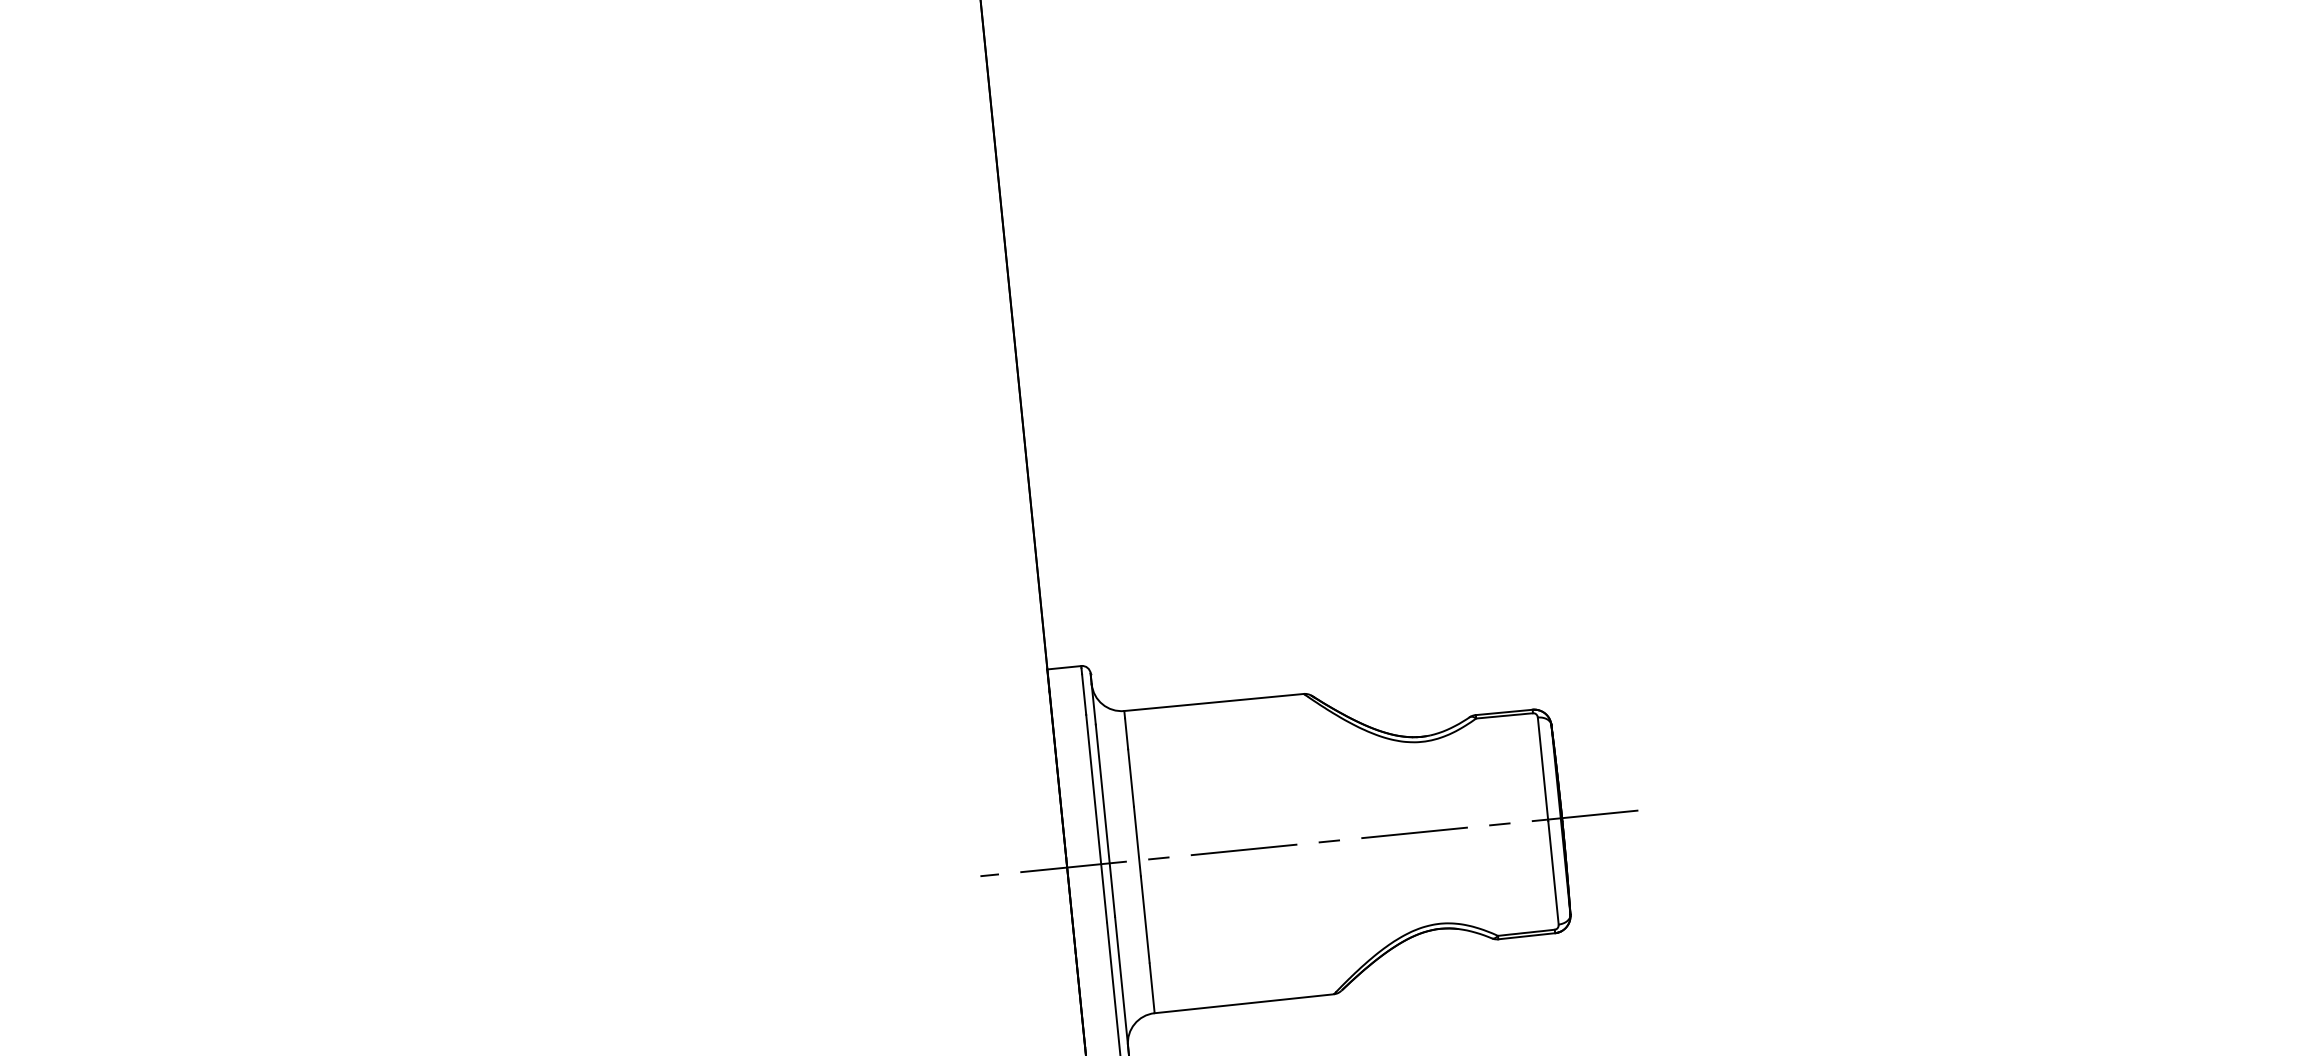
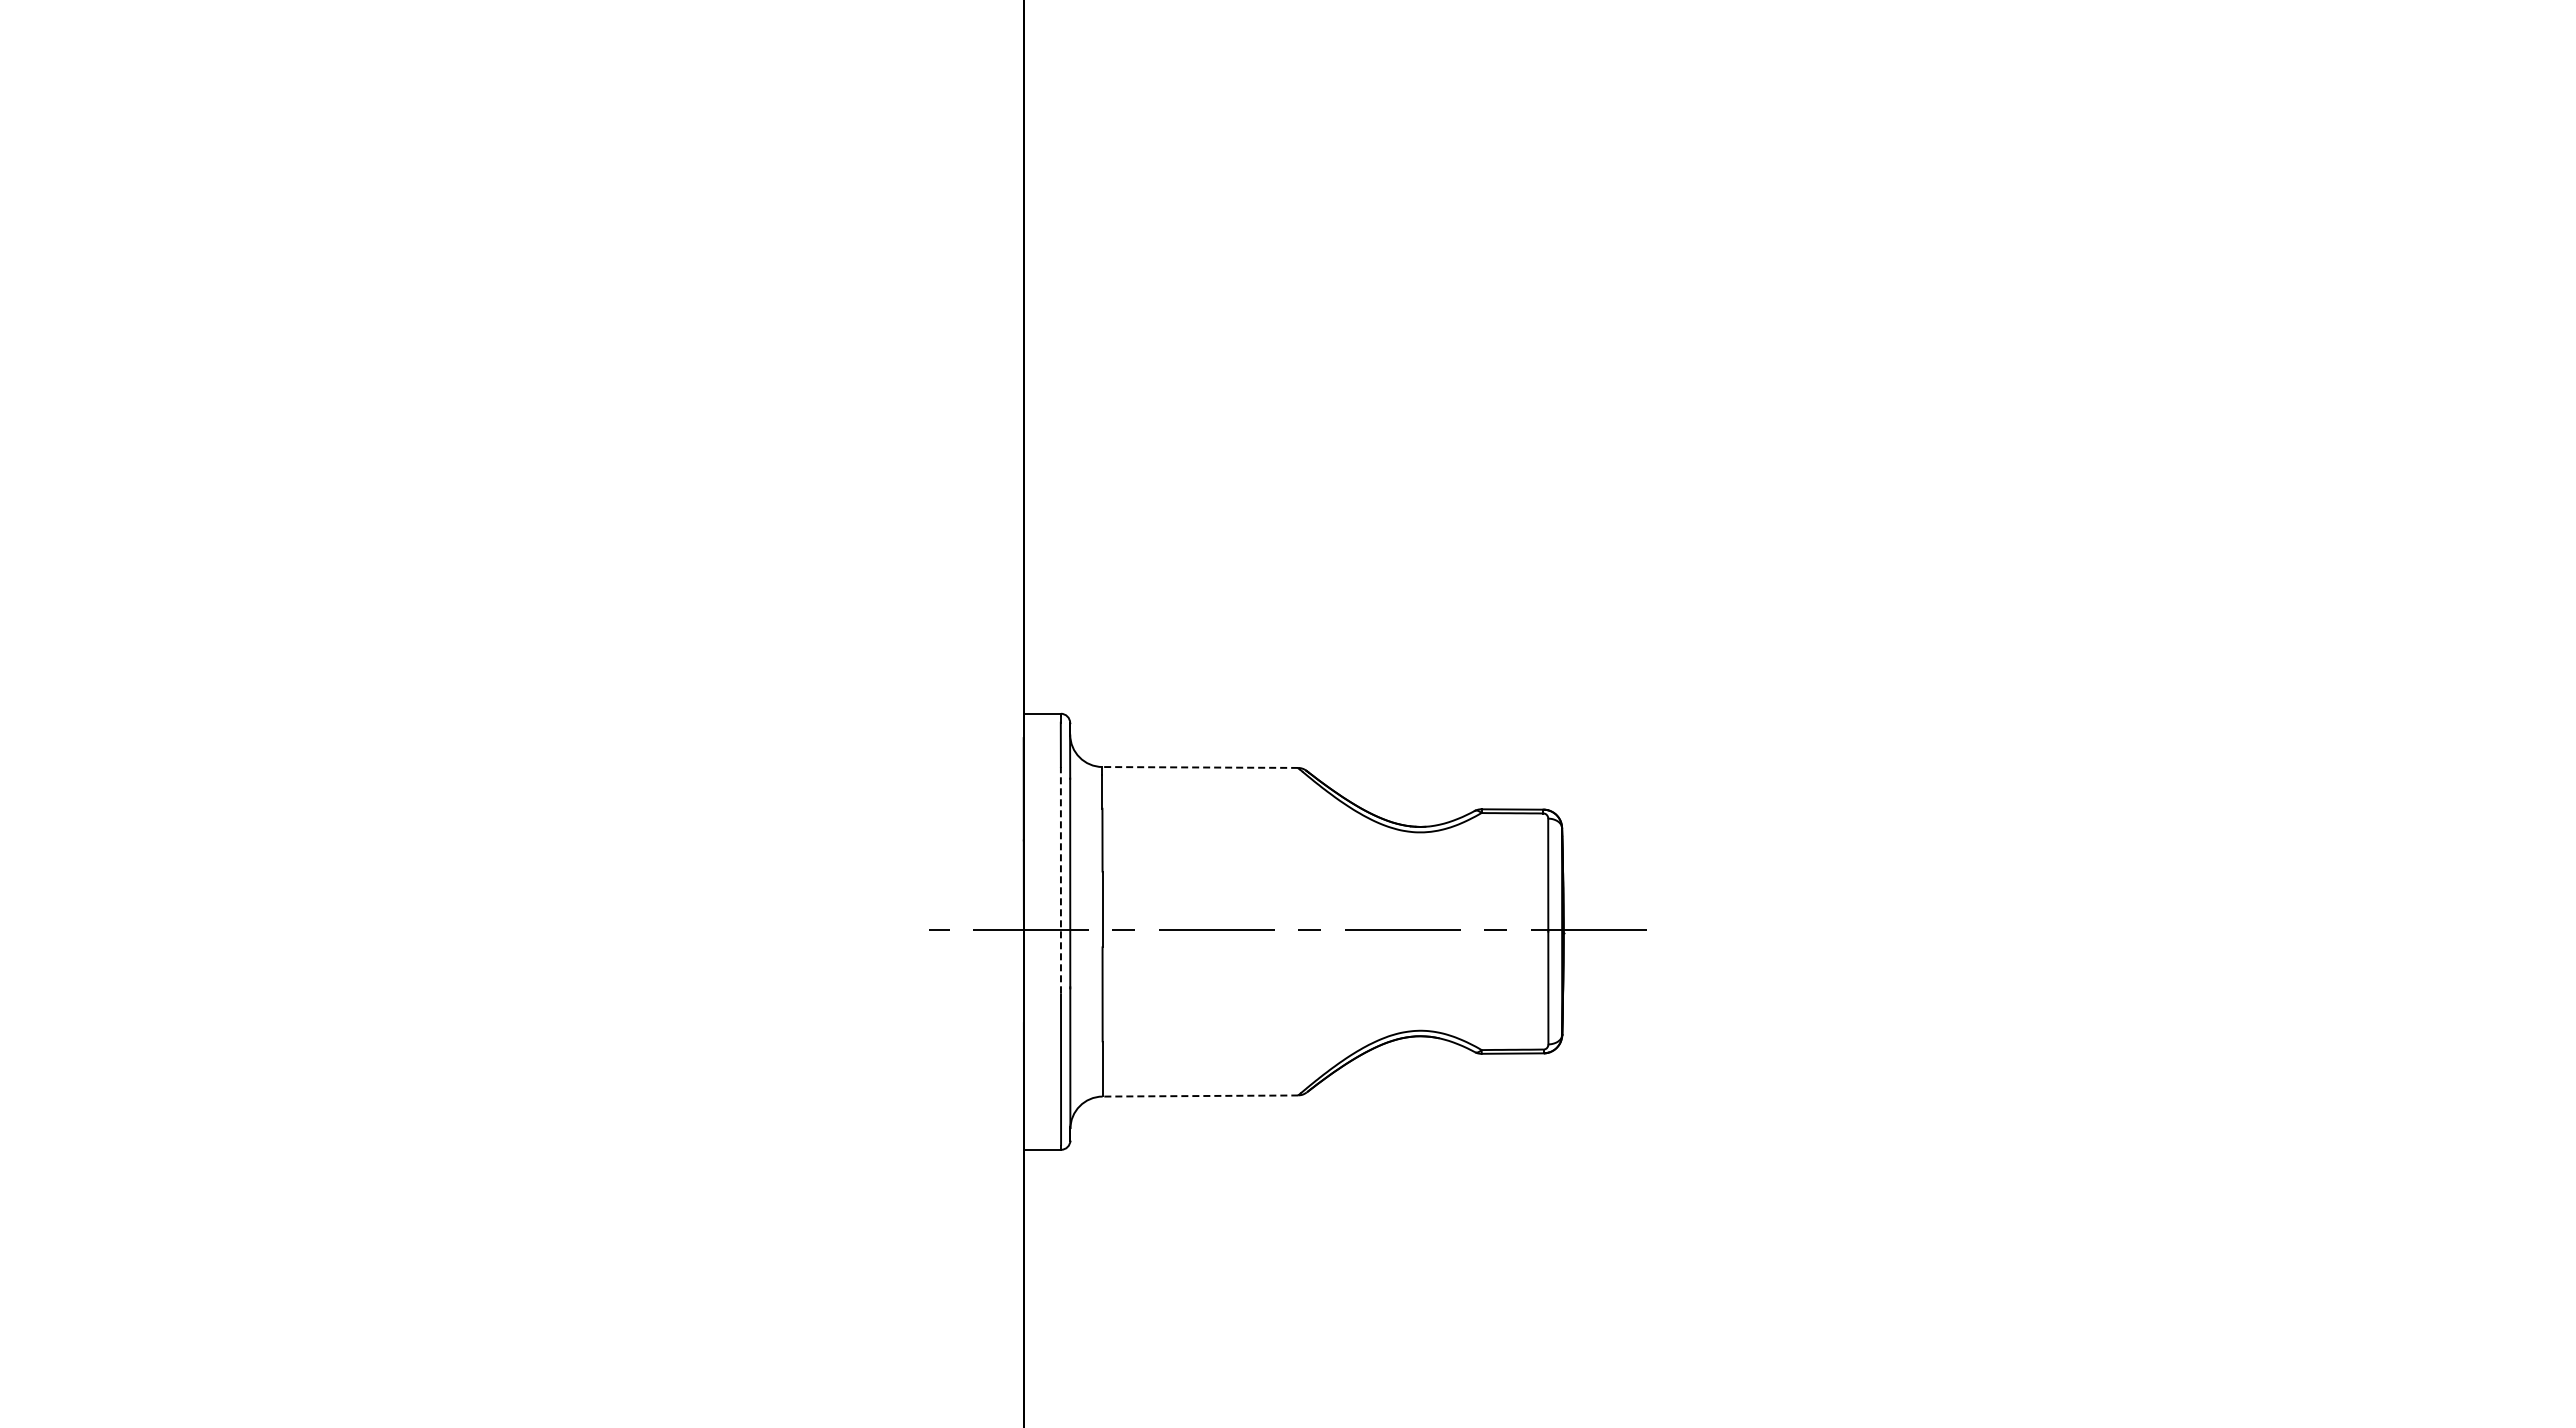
line: (1214, 702) -> (1200, 767), solid -> dashed
line: (1096, 818) -> (1060, 879), solid -> dashed
line: (1244, 1004) -> (1200, 1096), solid -> dashed

